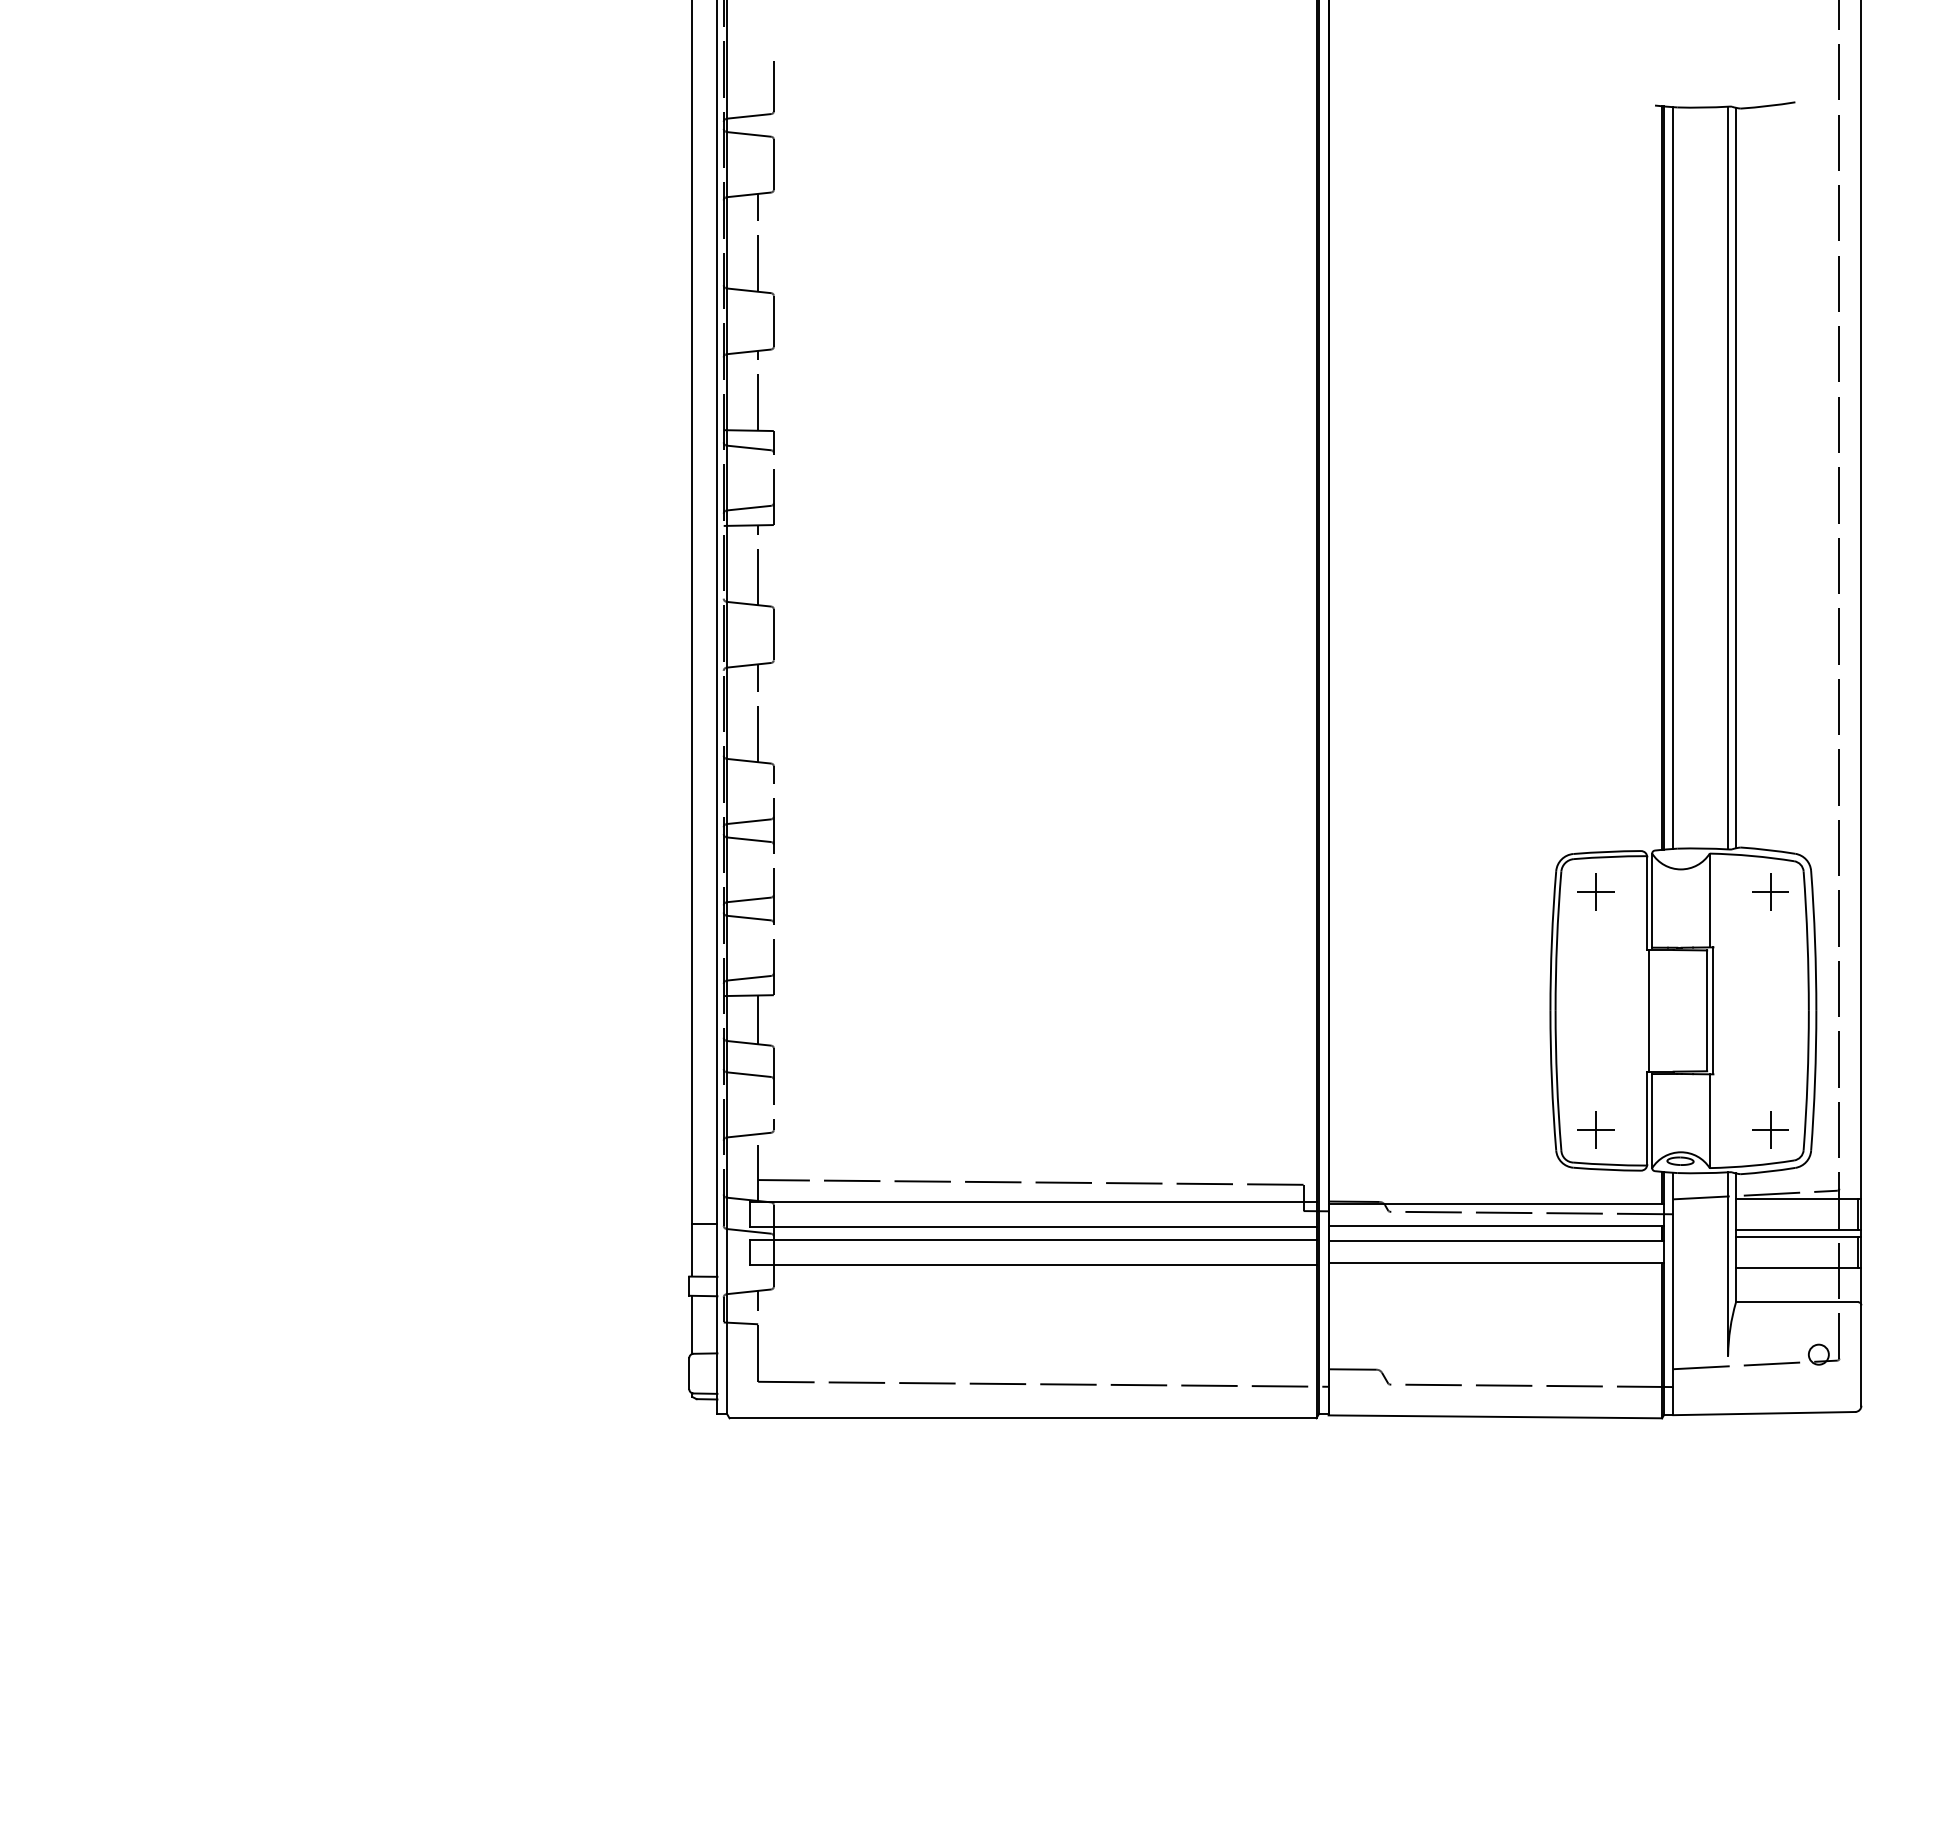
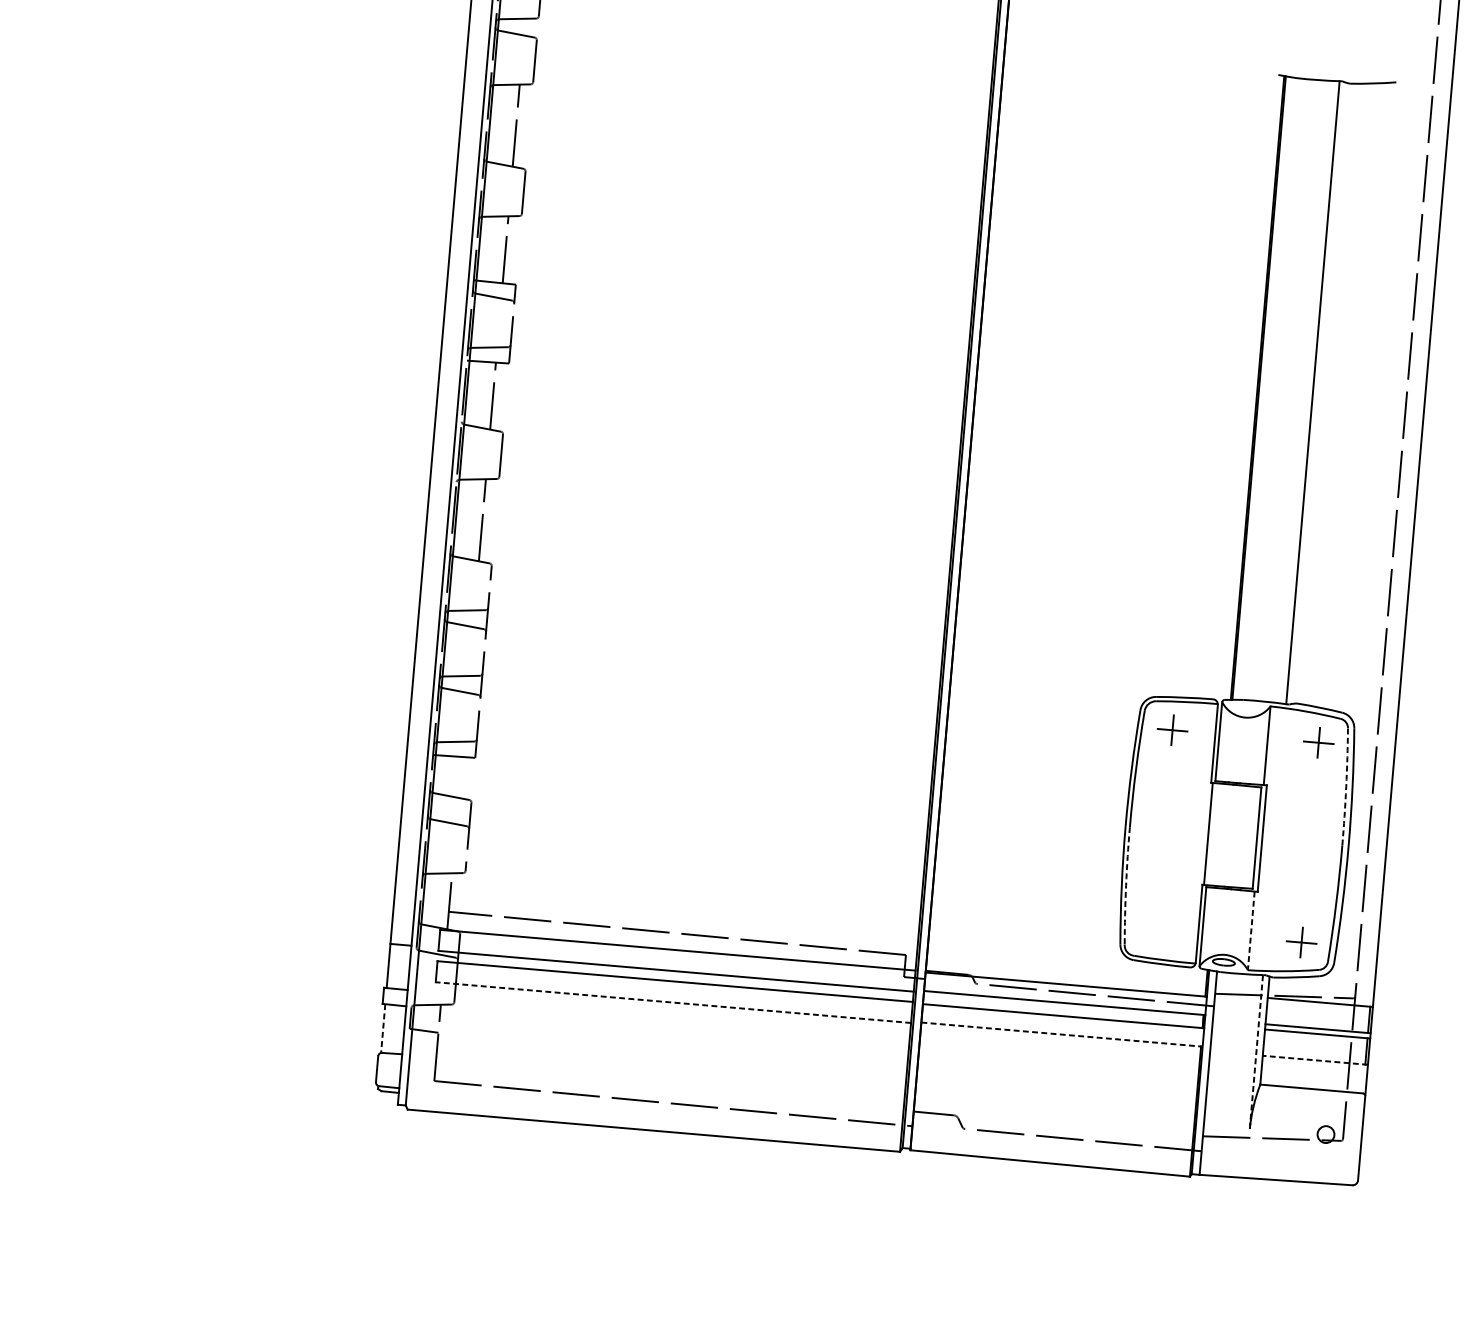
line: (1673, 477) -> (1267, 388), removed
line: (1736, 477) -> (1320, 392), removed
arc: (1807, 941) -> (1346, 787), solid -> dashed
line: (758, 1019) -> (460, 777), removed
arc: (1557, 1080) -> (1126, 885), solid -> dashed
line: (1709, 1121) -> (1251, 931), solid -> dashed
part: (1595, 1129) -> (1154, 929), removed
line: (1496, 1263) -> (1062, 1034), solid -> dashed
line: (1728, 1263) -> (1256, 1051), solid -> dashed
line: (1032, 1264) -> (672, 1002), solid -> dashed
line: (1798, 1267) -> (1315, 1059), solid -> dashed
line: (692, 1325) -> (383, 1029), solid -> dashed

